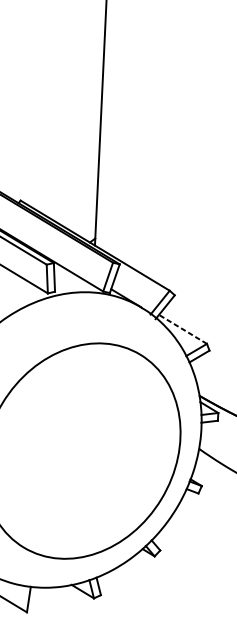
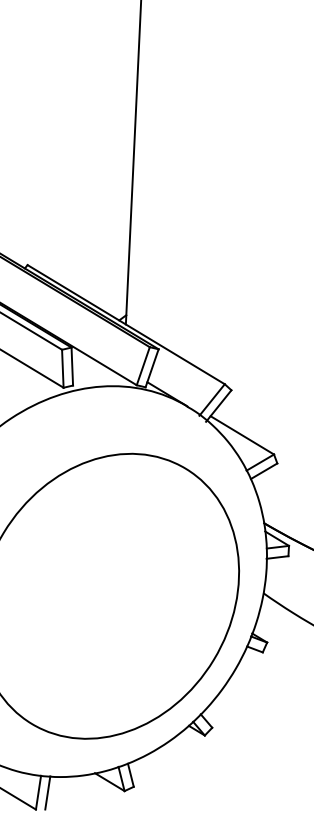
line: (182, 329) -> (241, 435), dashed -> solid
line: (35, 599) -> (47, 792), added

